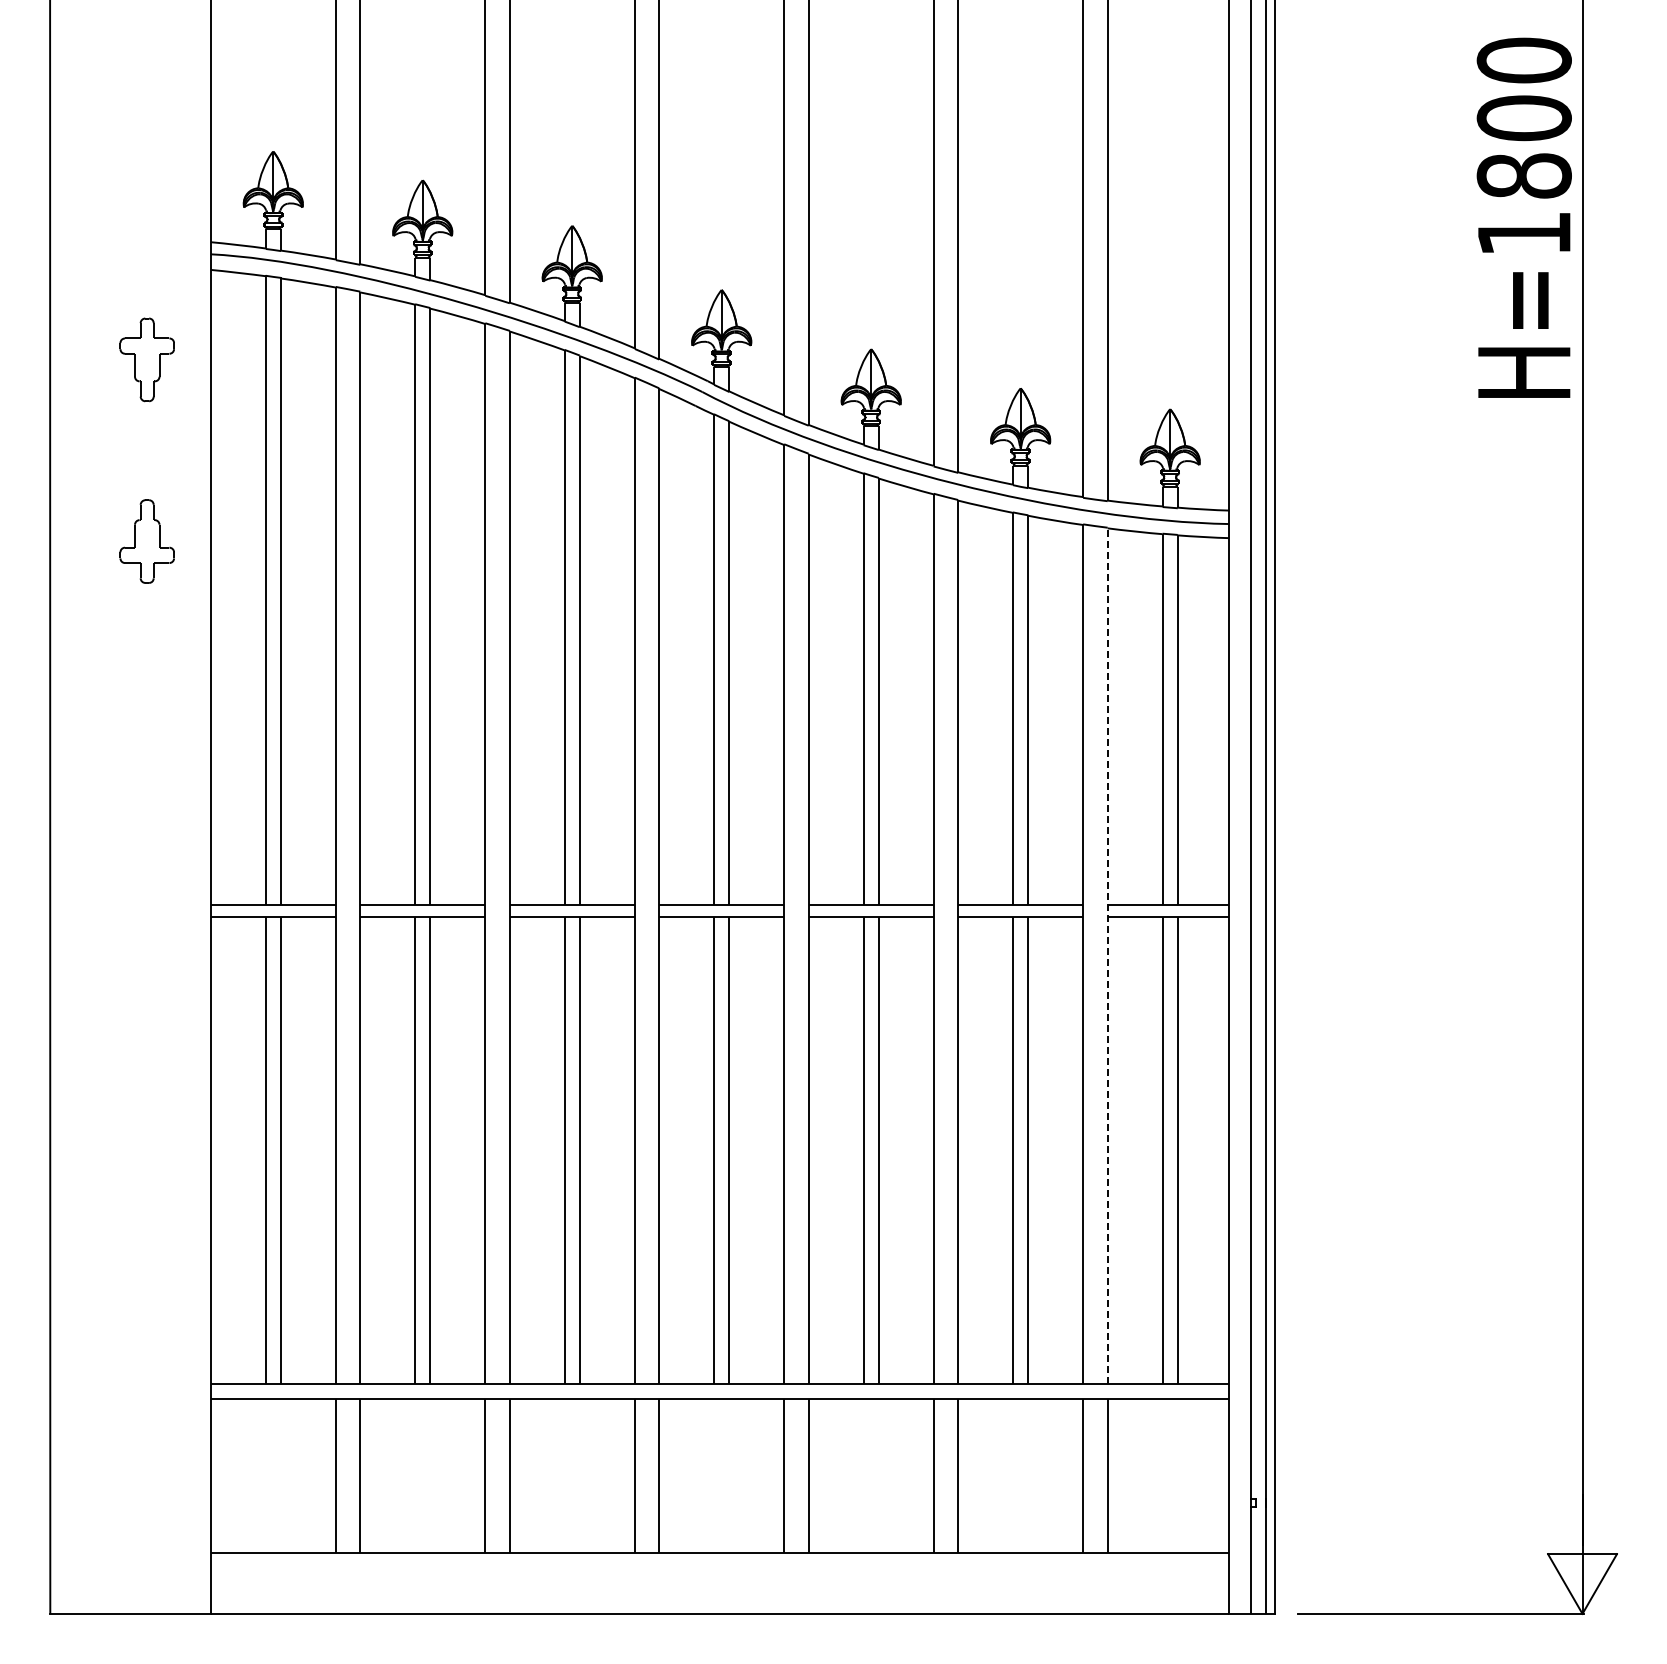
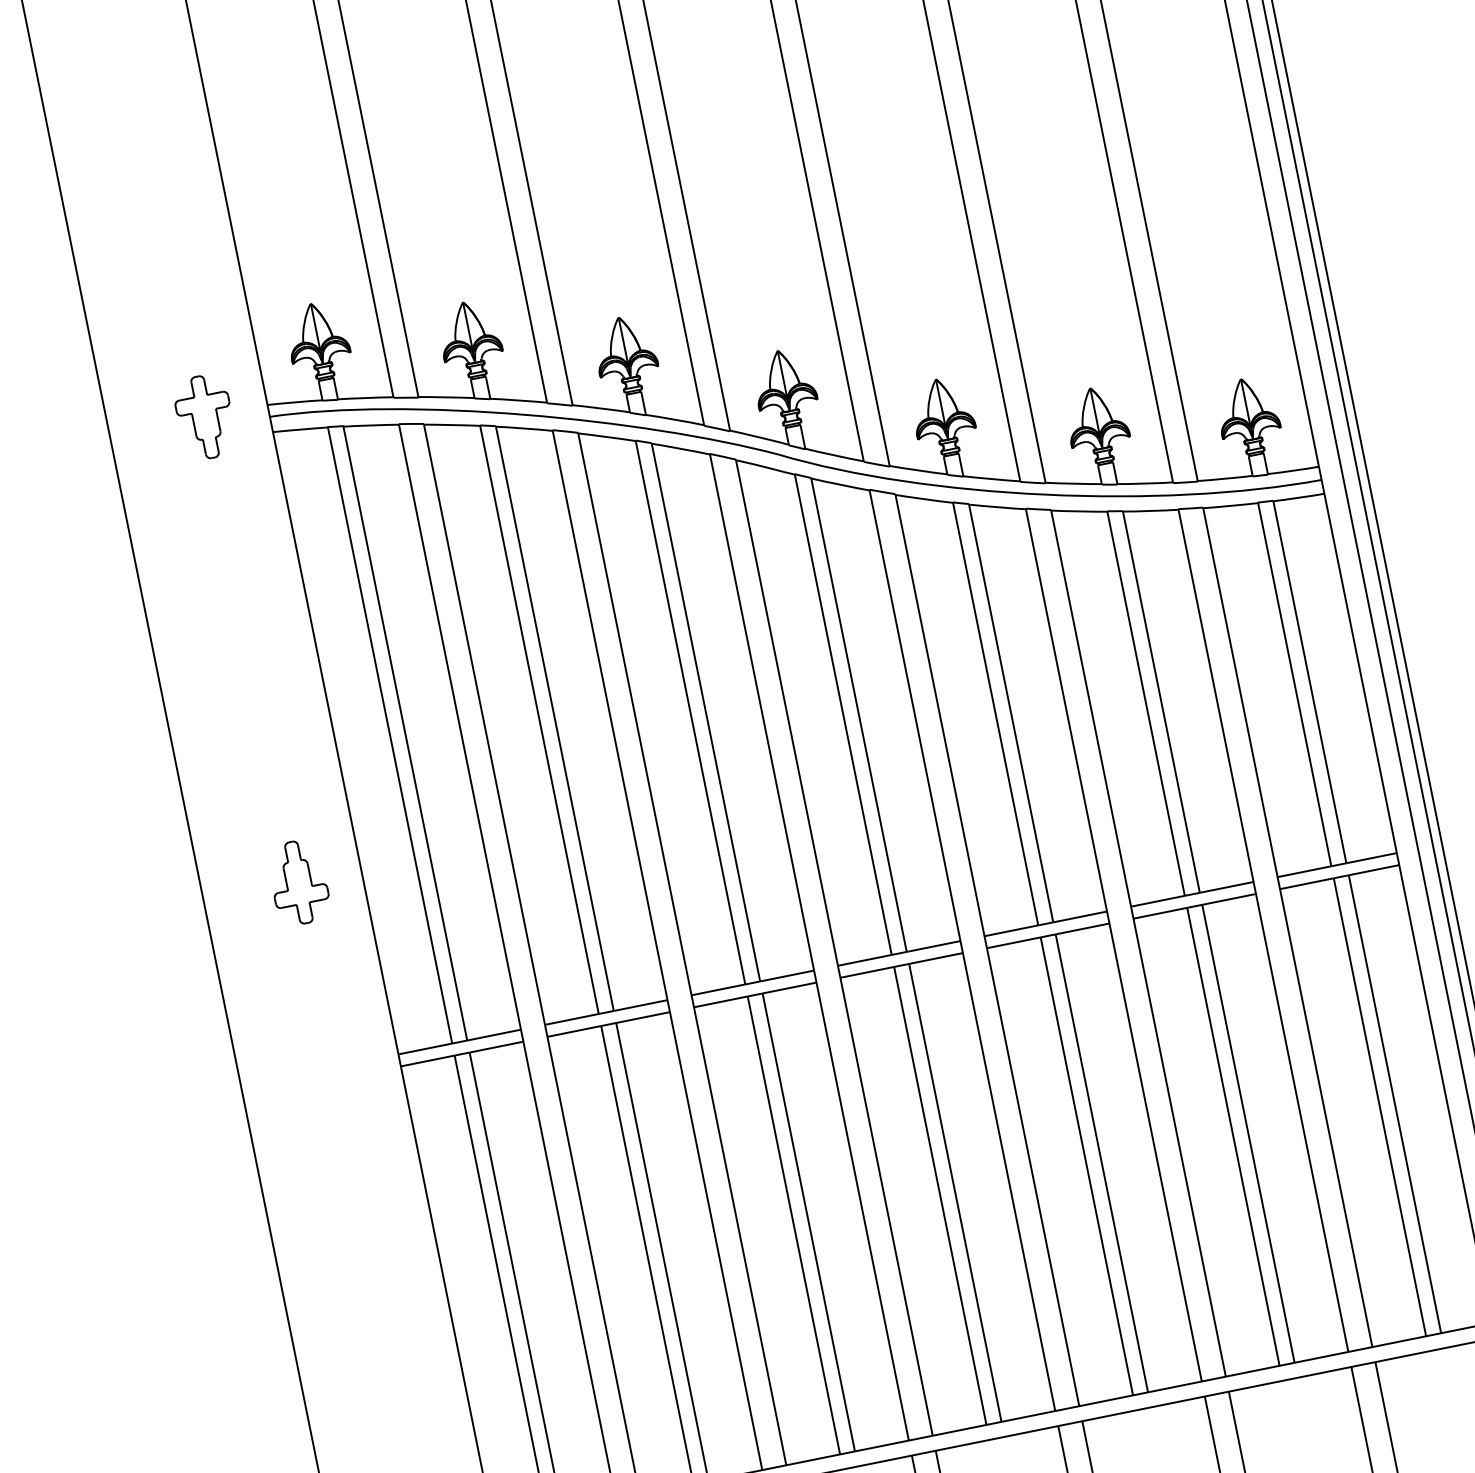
part: (146, 359) -> (204, 417), moved
part: (146, 541) -> (298, 882), moved
line: (1107, 955) -> (1287, 926), dashed -> solid

